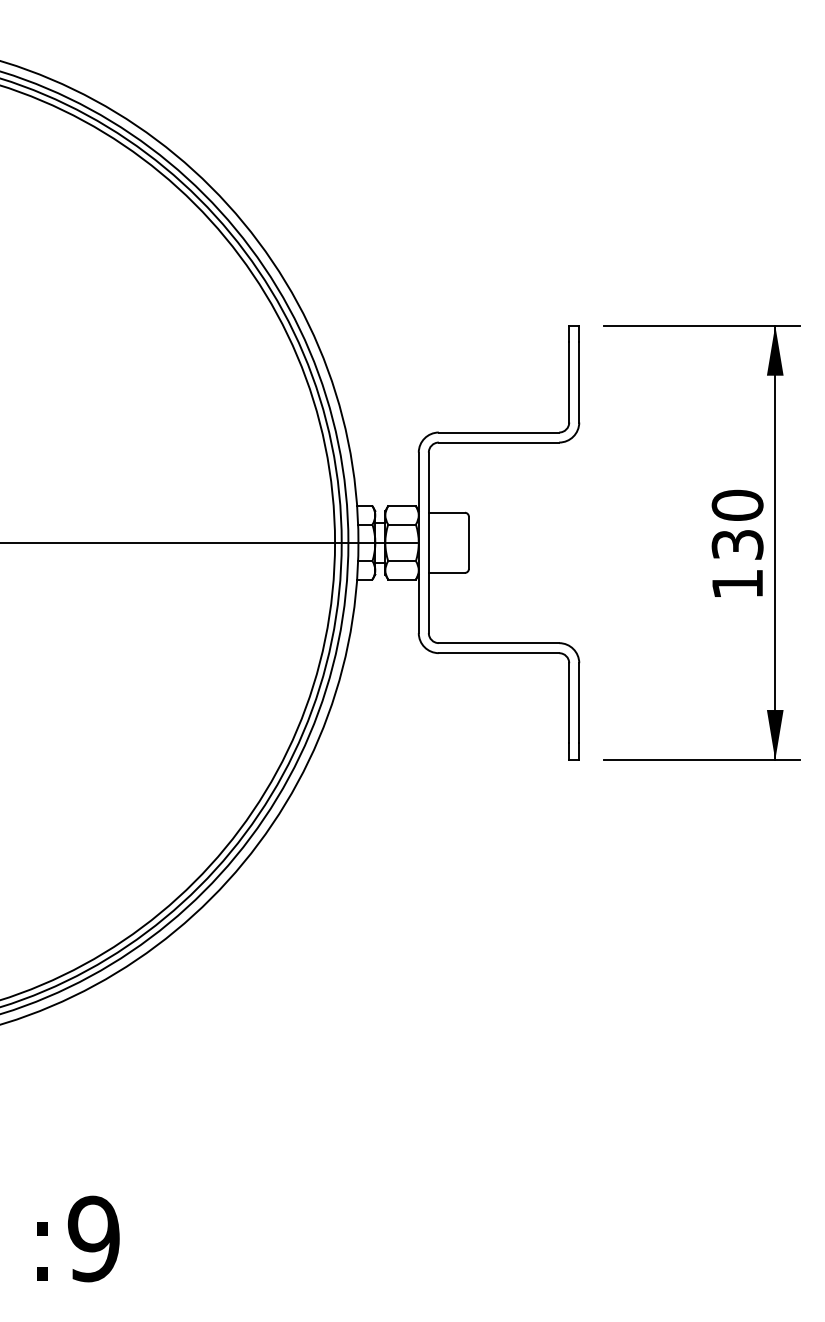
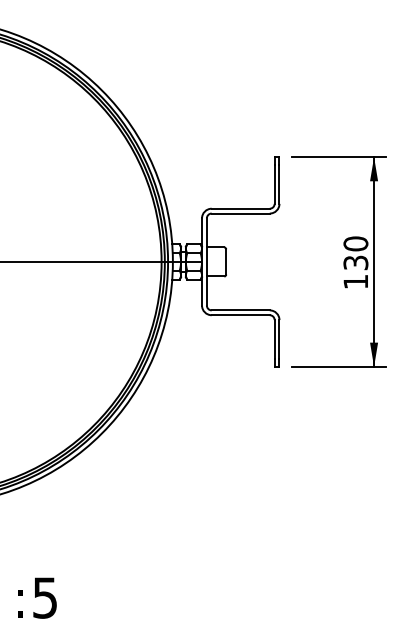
text: (92, 1238) -> (44, 597), 9 -> 5

